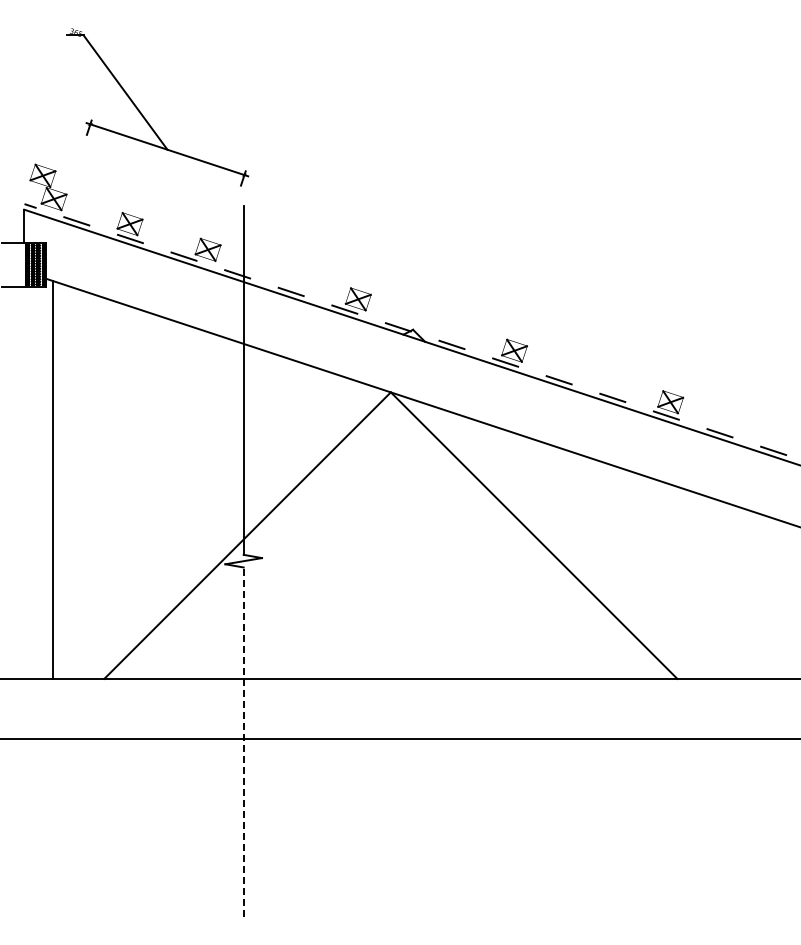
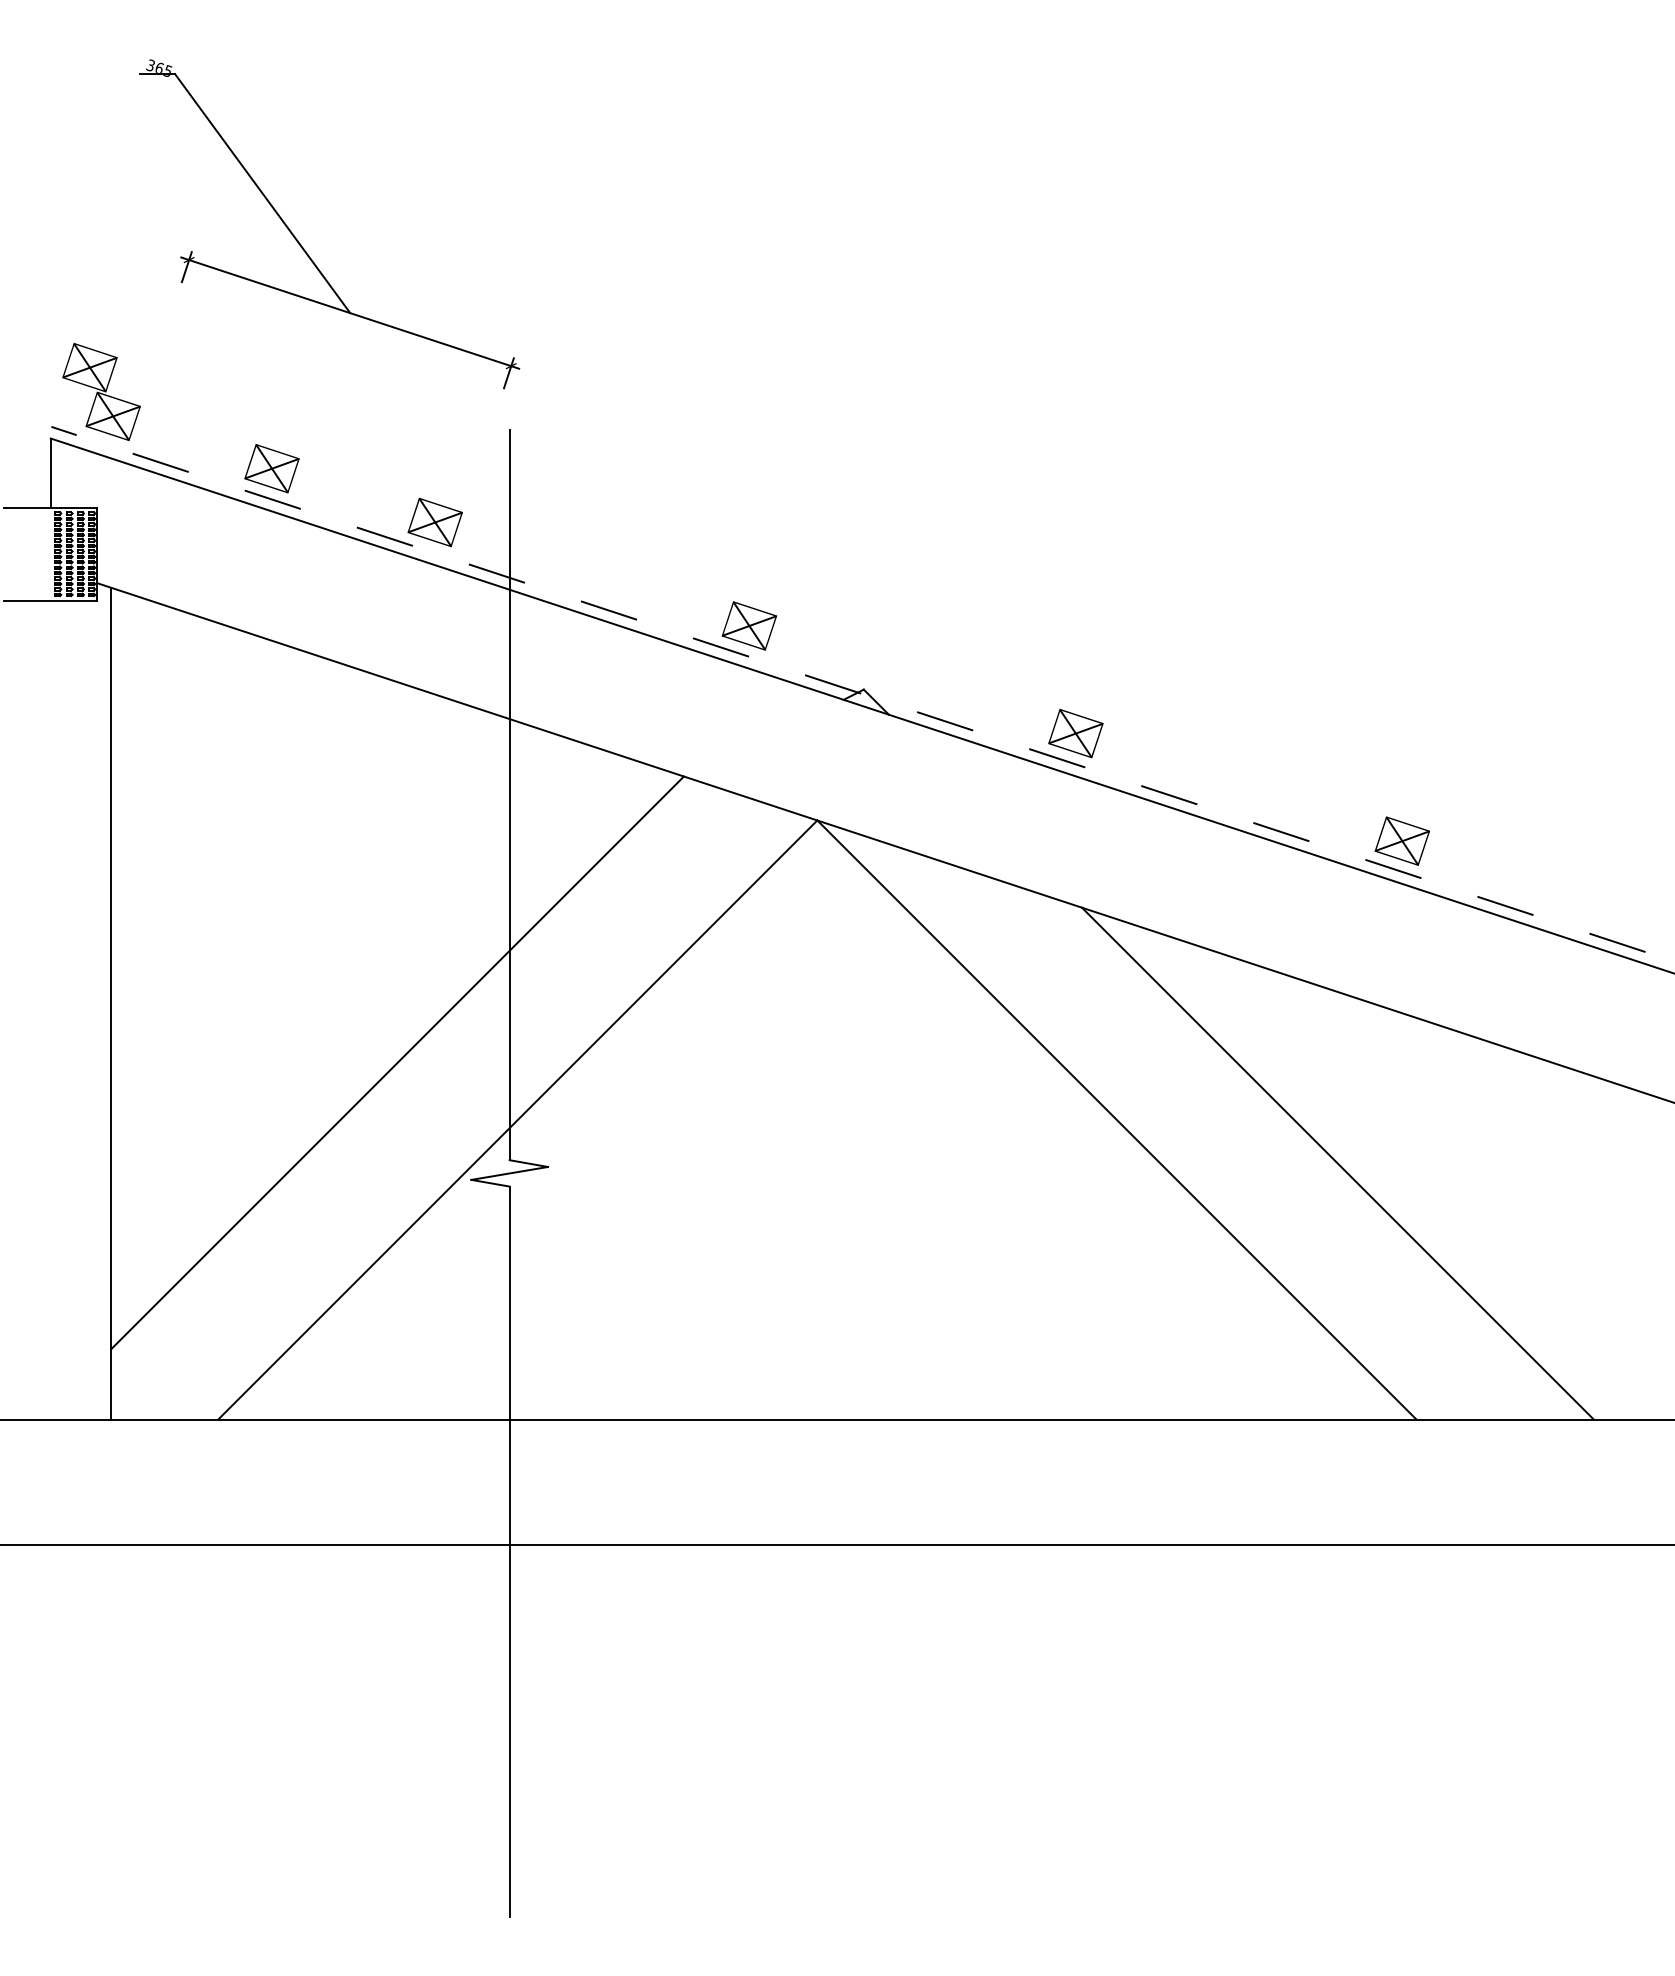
line: (190, 508) -> (398, 1063), added
line: (639, 556) -> (1337, 1163), added
line: (243, 742) -> (509, 1552), dashed -> solid

